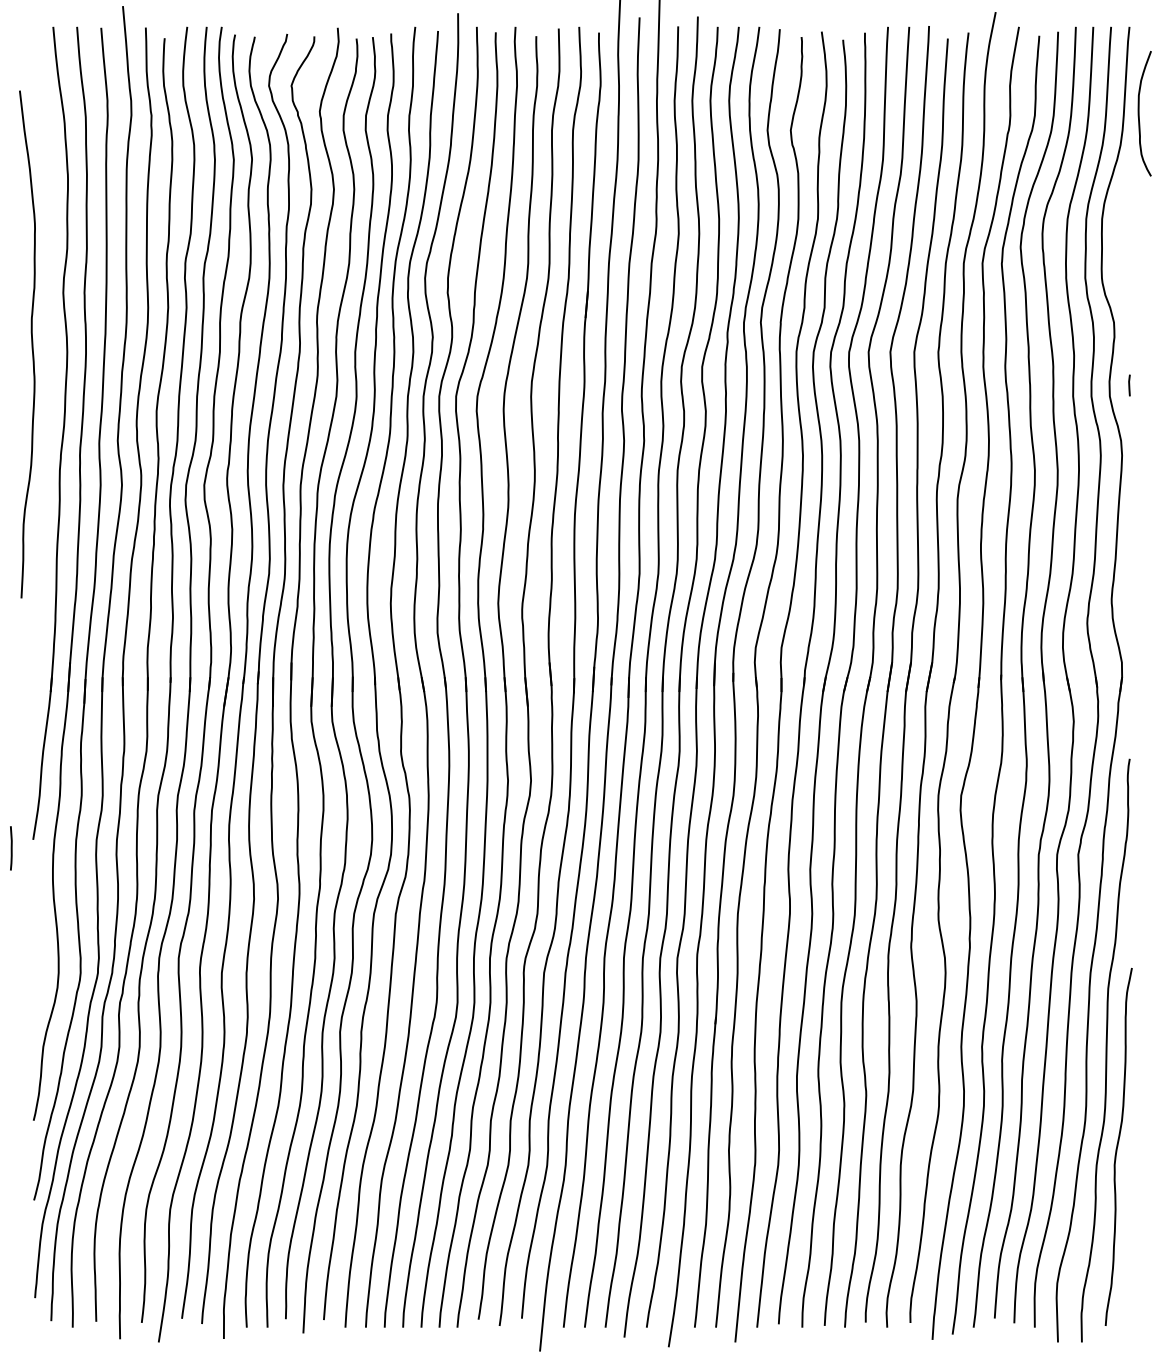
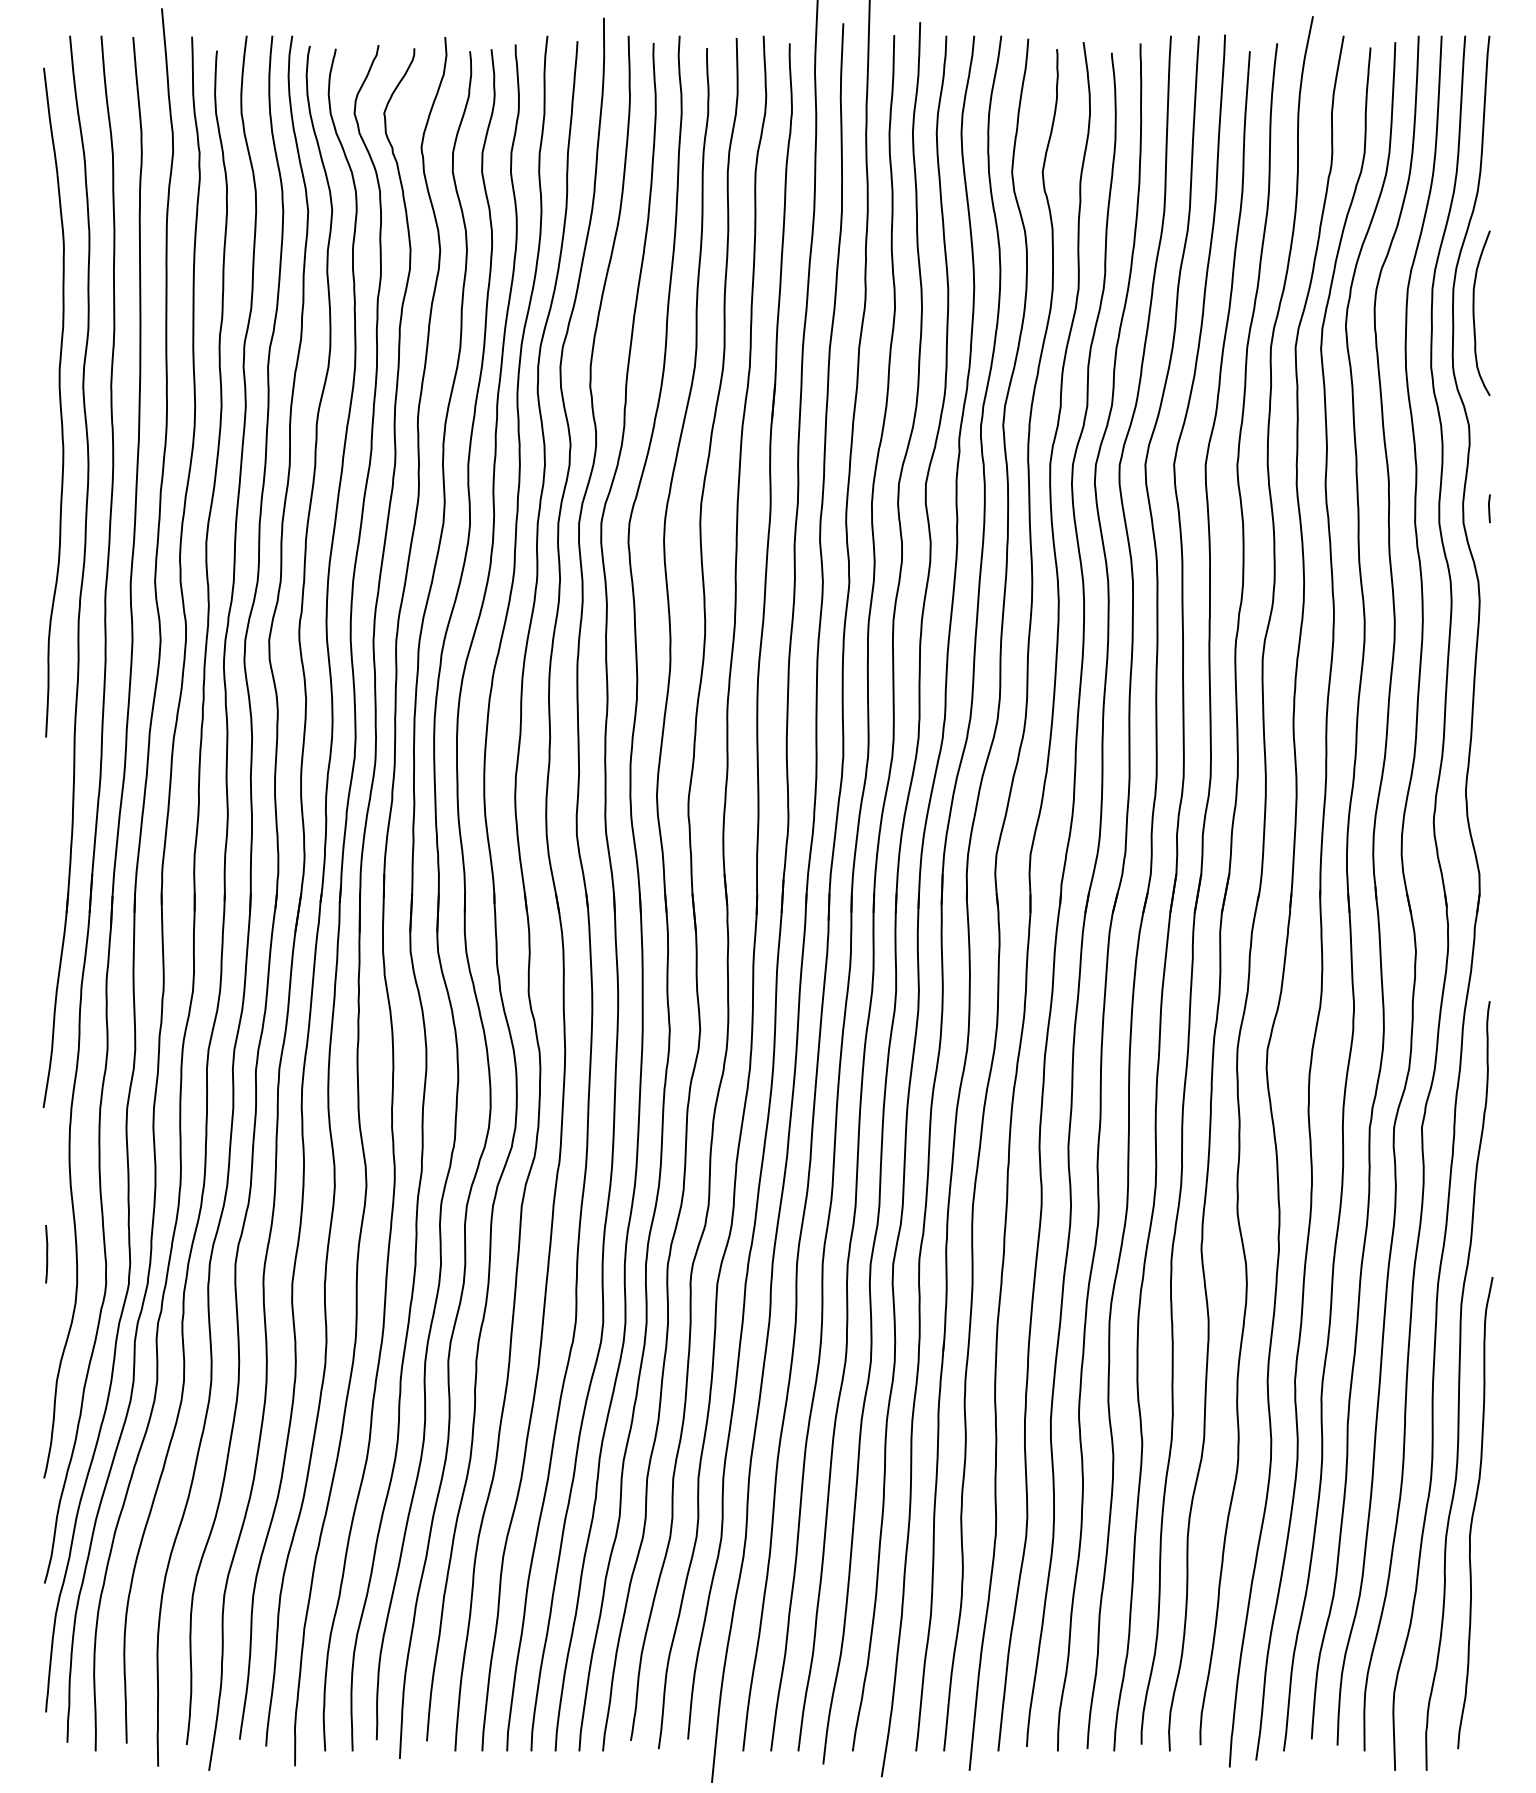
curve: (1139, 113) -> (1474, 313), moved
curve: (31, 344) -> (59, 402), moved
line: (11, 848) -> (46, 1254), moved

